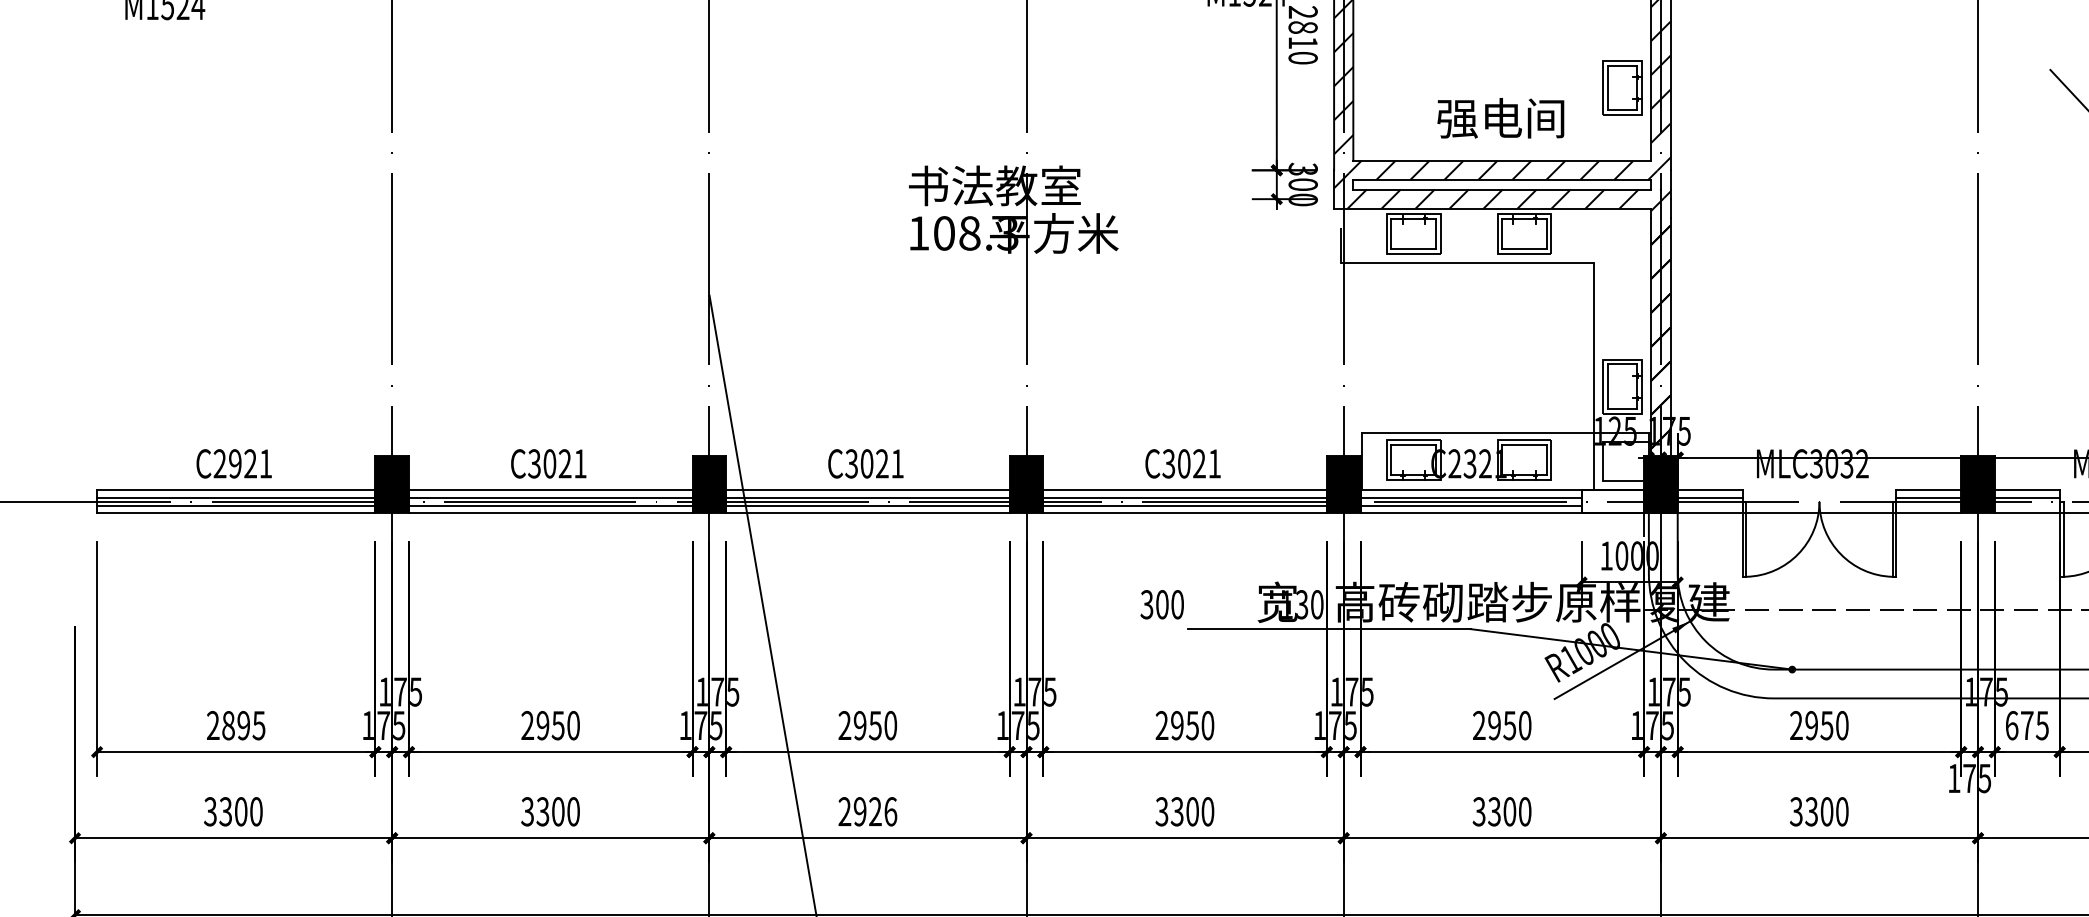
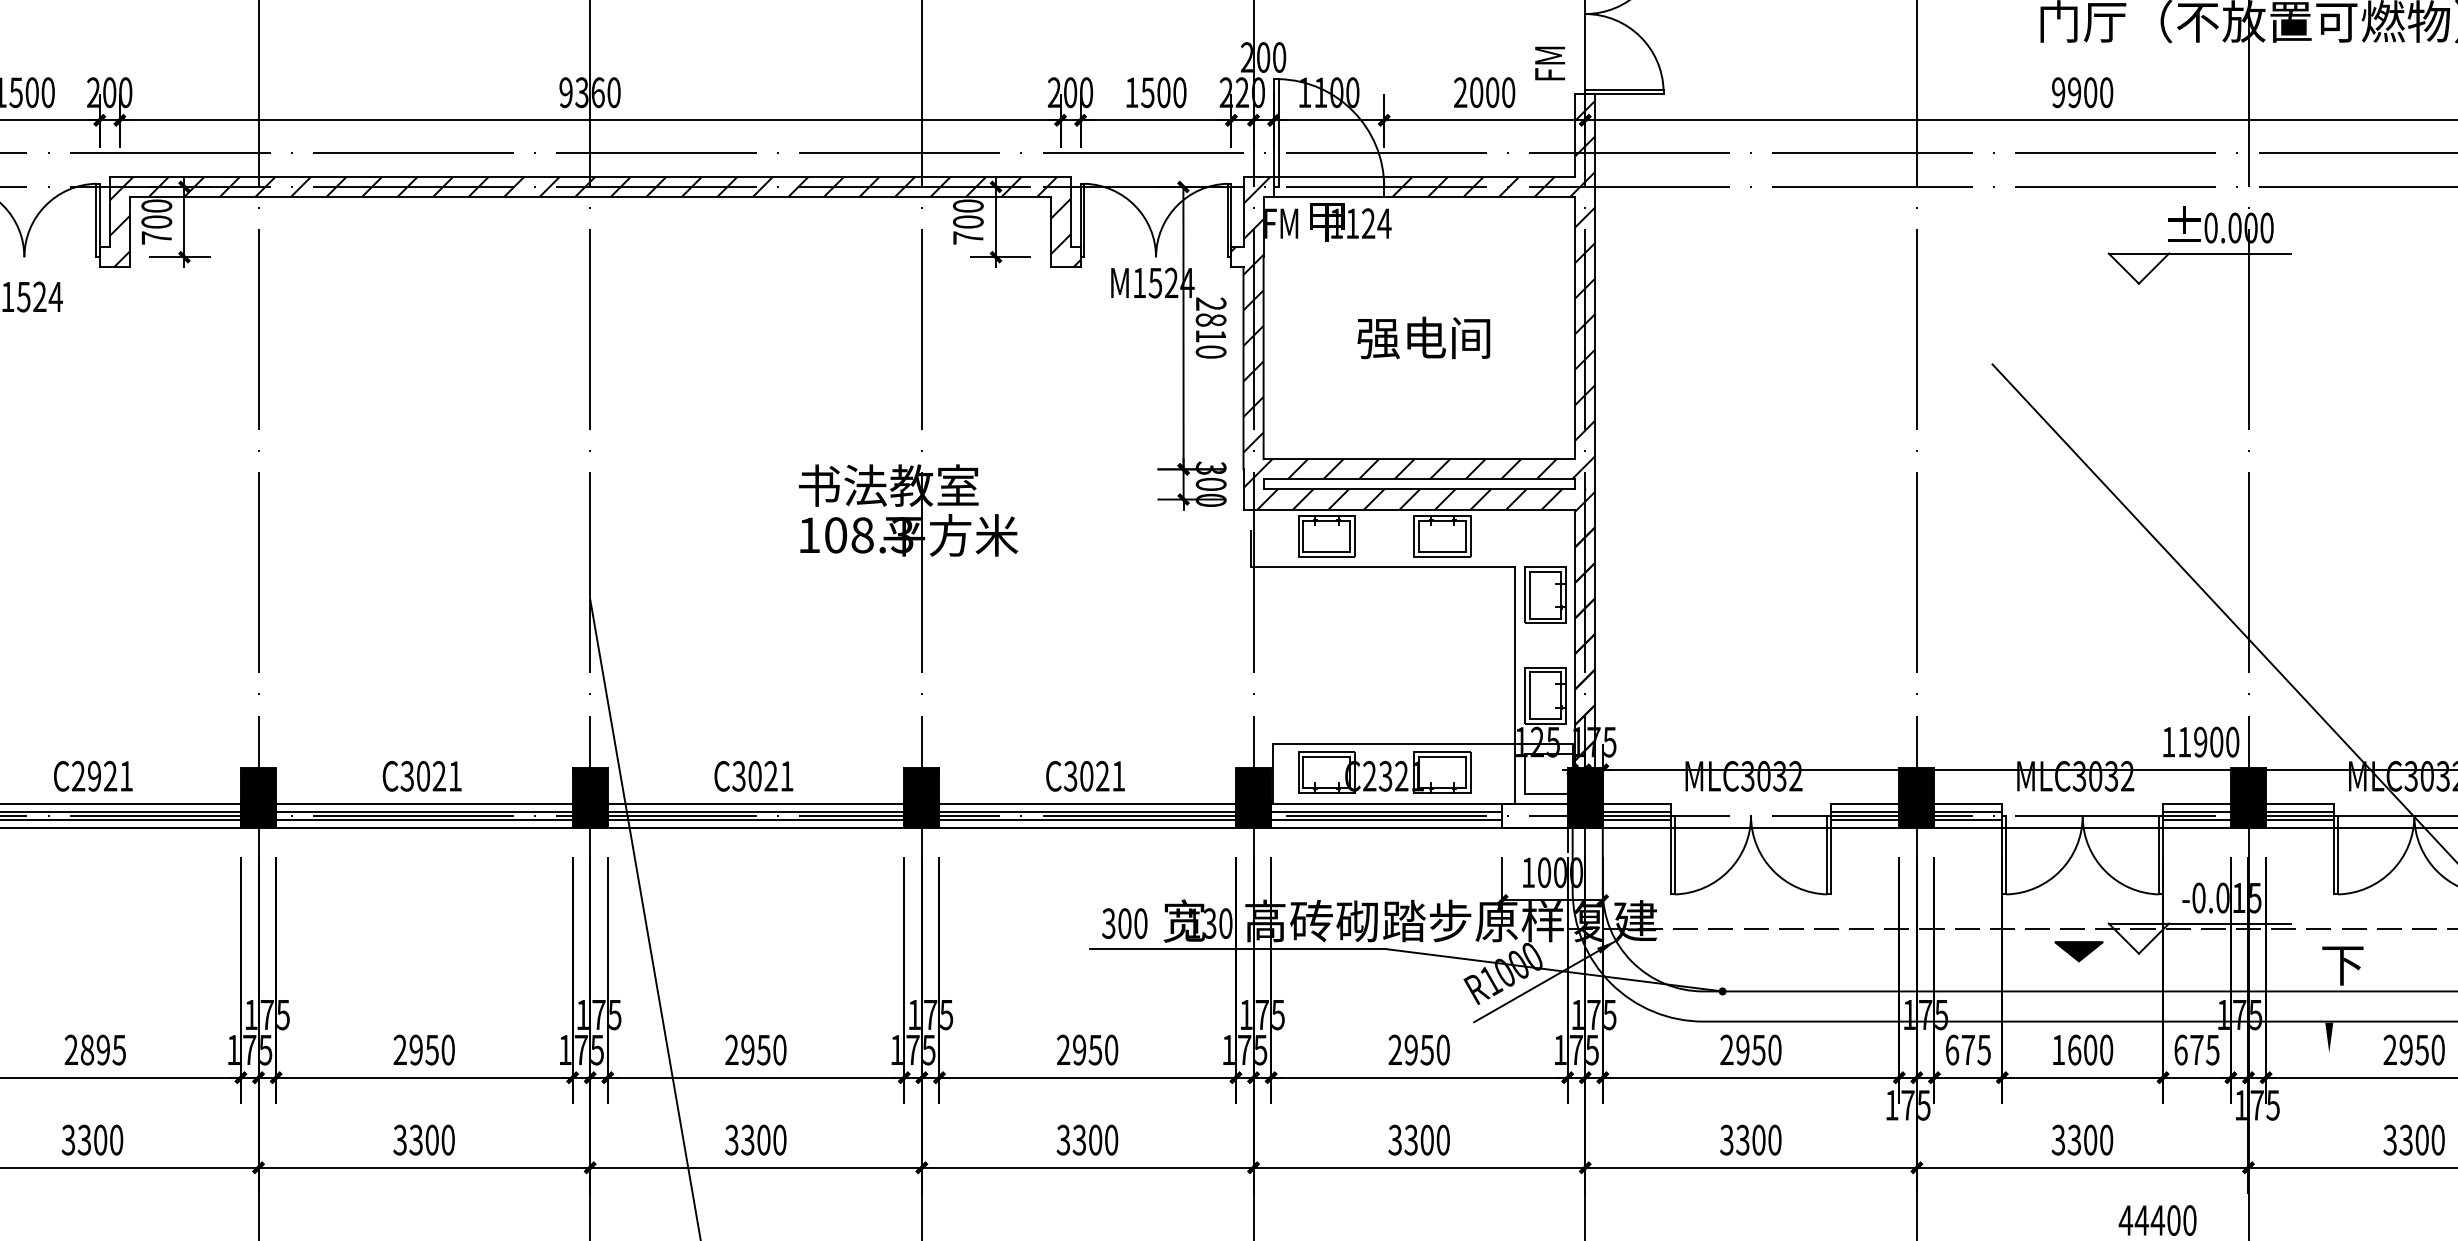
part: (1622, 87) -> (1545, 594), moved
text: (1500, 117) -> (1423, 337), moved
line: (1709, 506) -> (1636, 820), added
line: (1928, 506) -> (1865, 820), added
line: (2027, 506) -> (1968, 820), added
text: (1161, 604) -> (1124, 923), moved
text: (867, 811) -> (755, 1139), 2926 -> 3300

